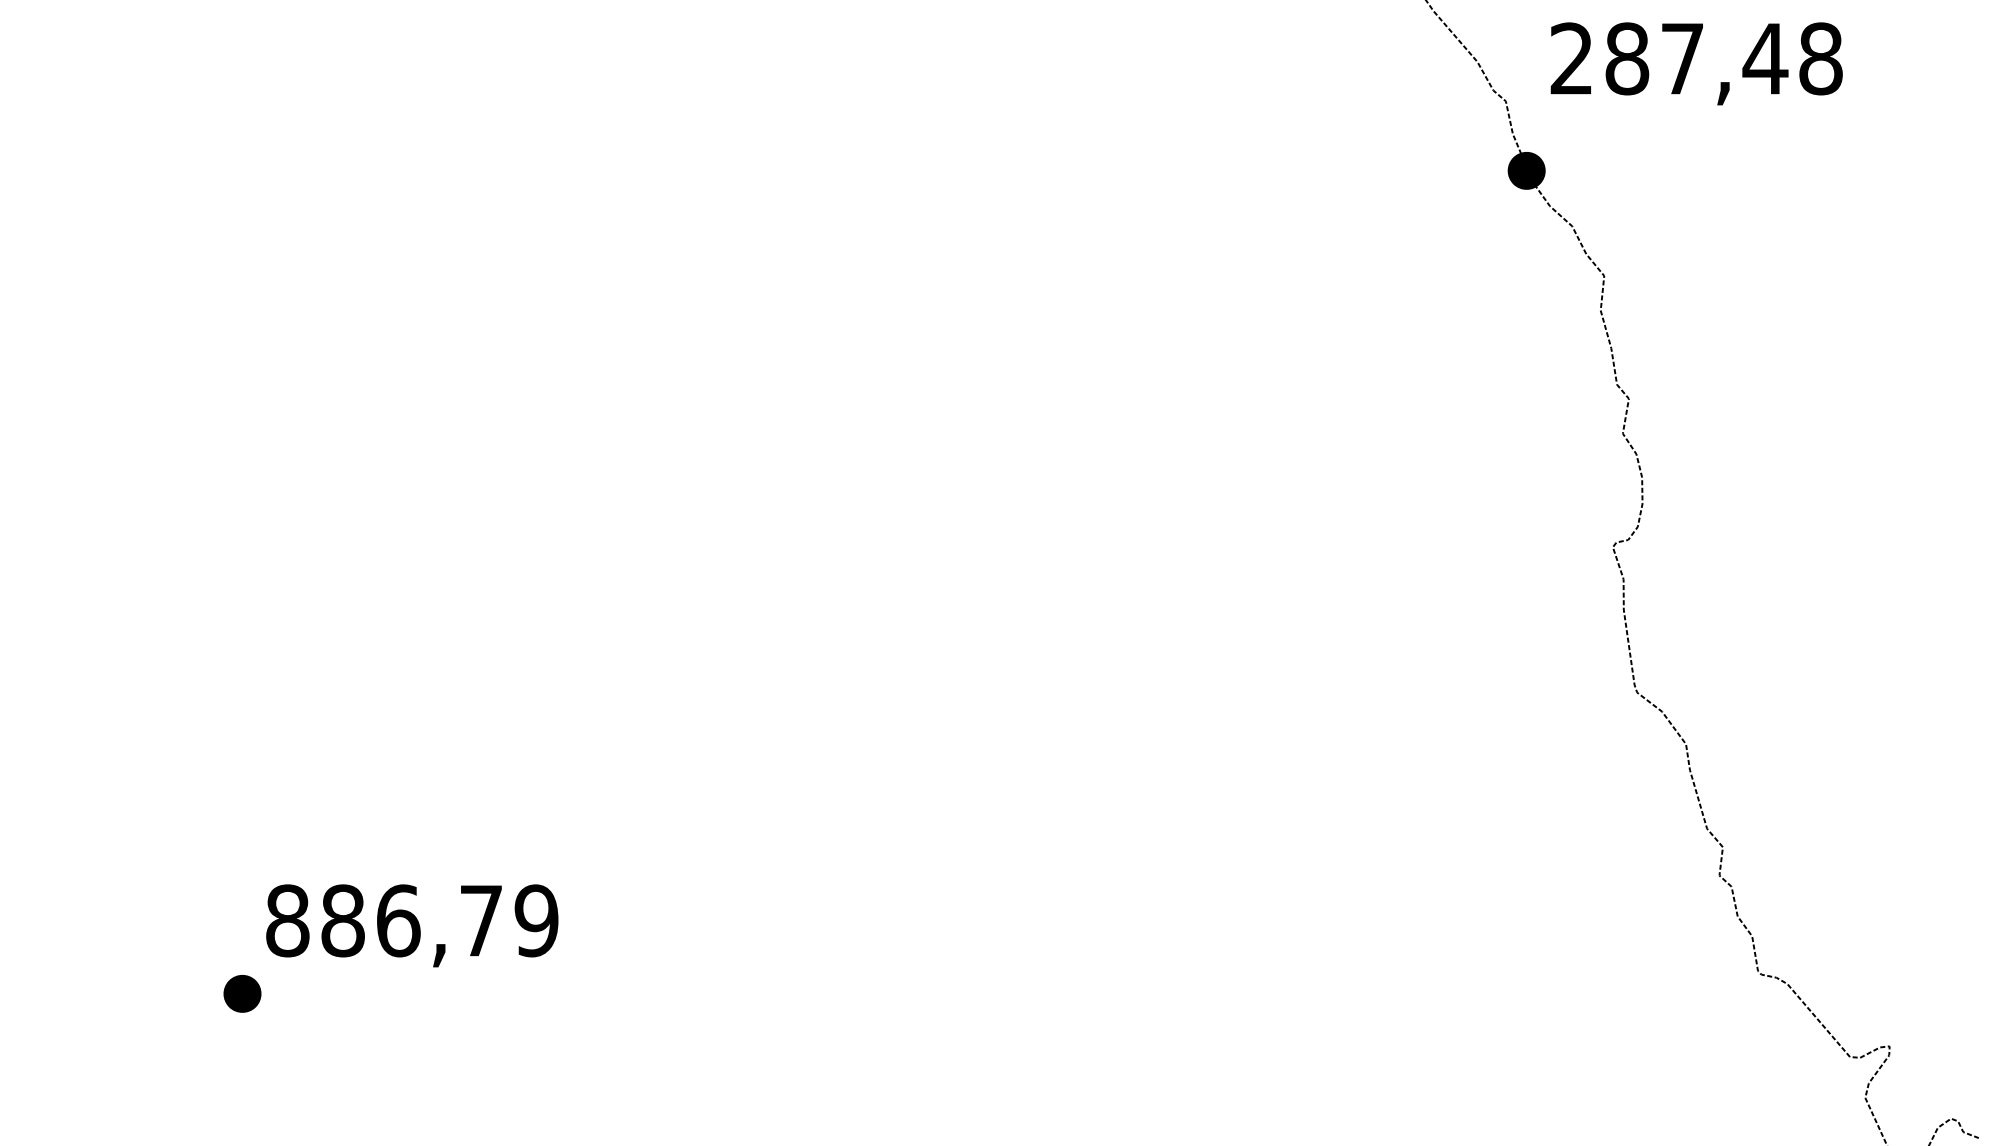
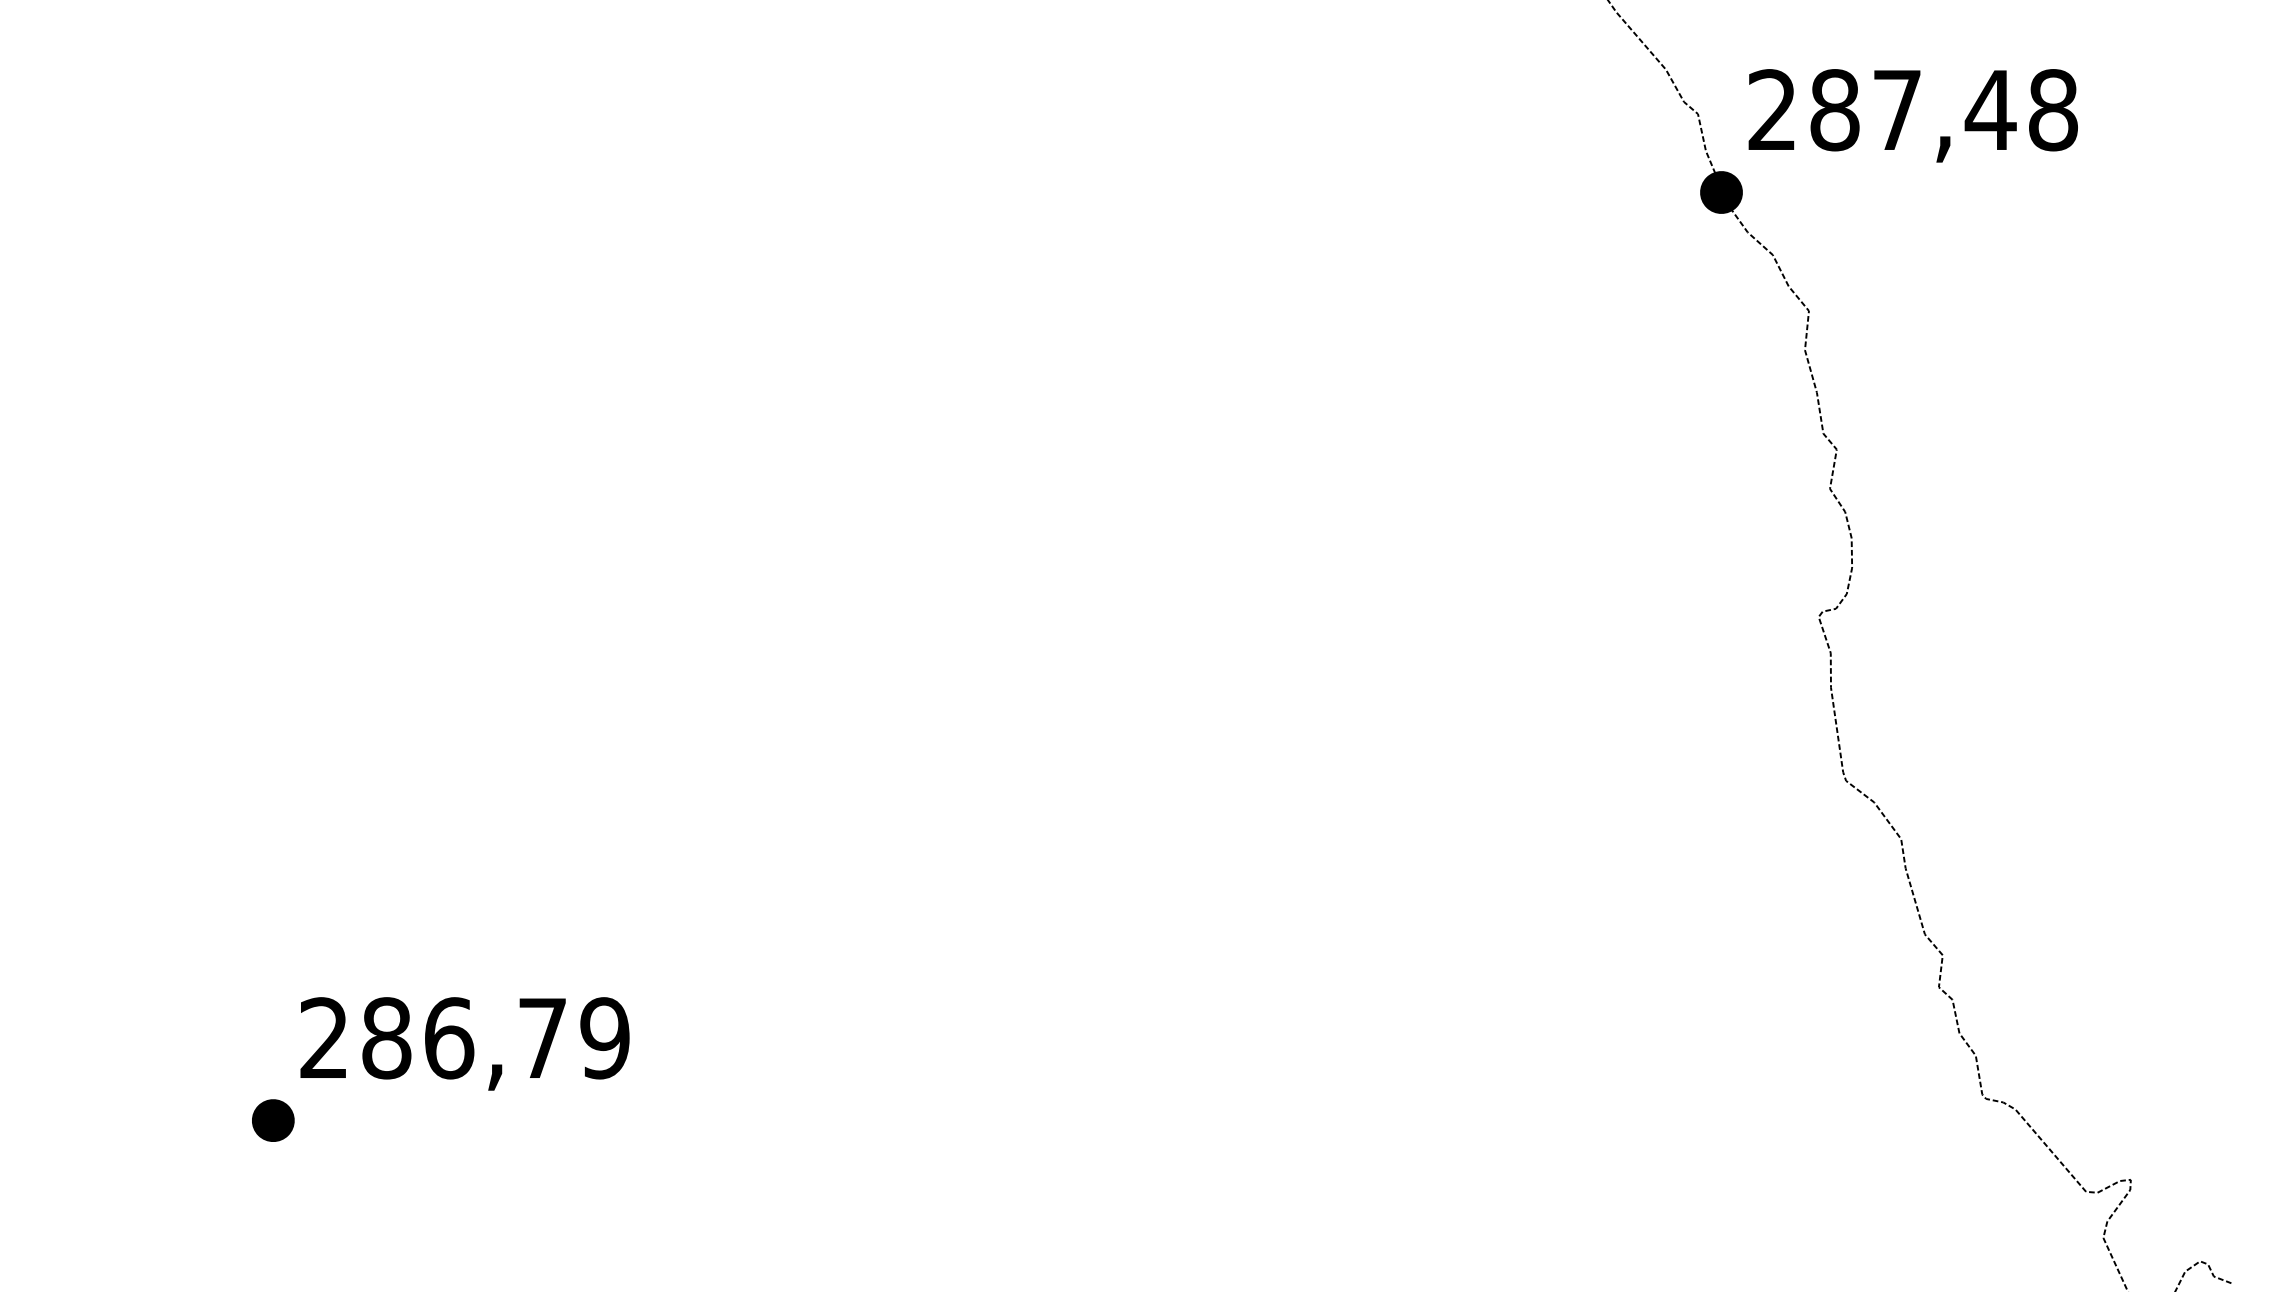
text: (1696, 63) -> (1912, 115), moved
text: (287, 920) -> (324, 1037), 886,79 -> 286,79

